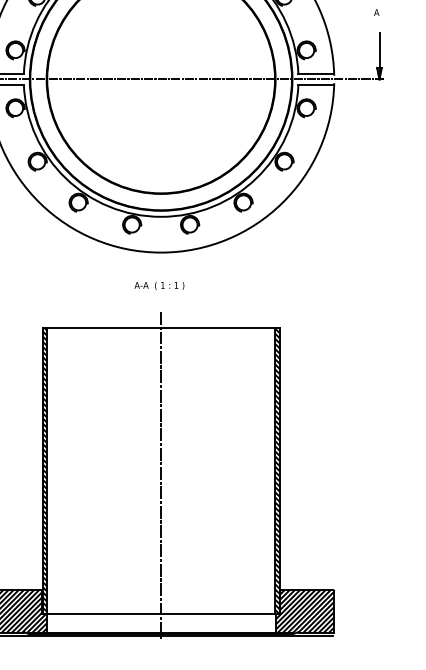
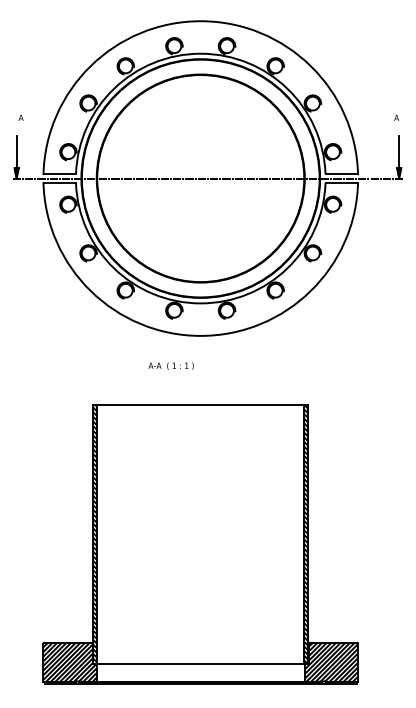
text: (158, 285) -> (170, 365), moved
line: (160, 475) -> (200, 538), removed

